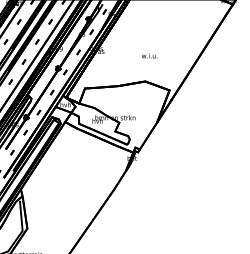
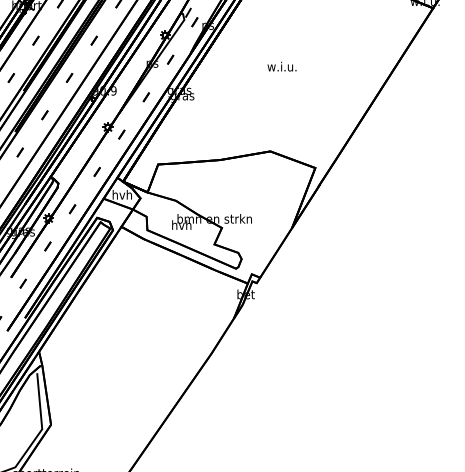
text: (149, 55) -> (281, 65), moved

